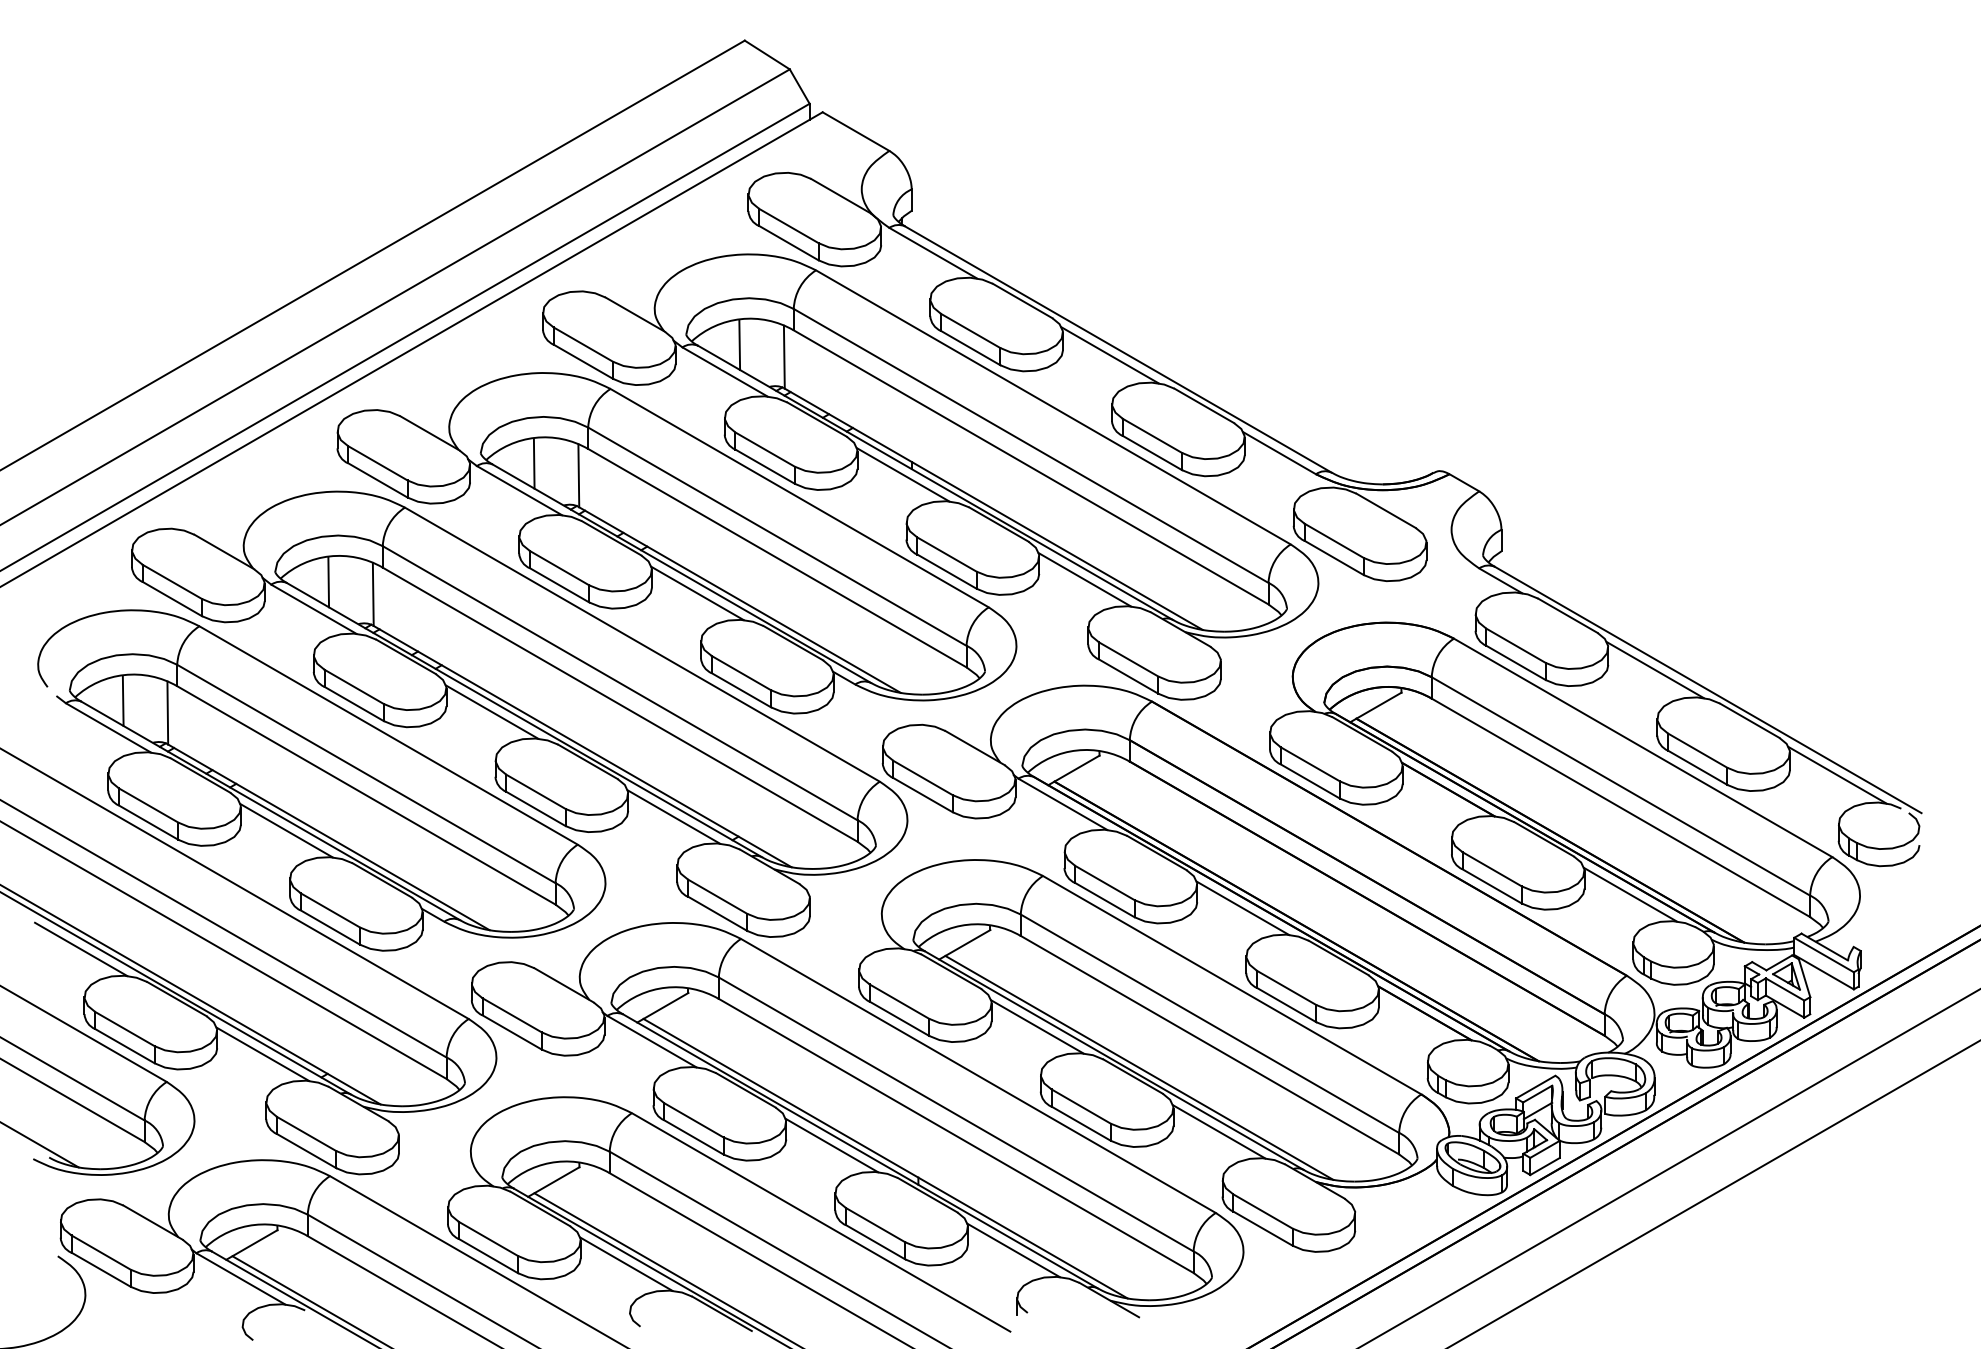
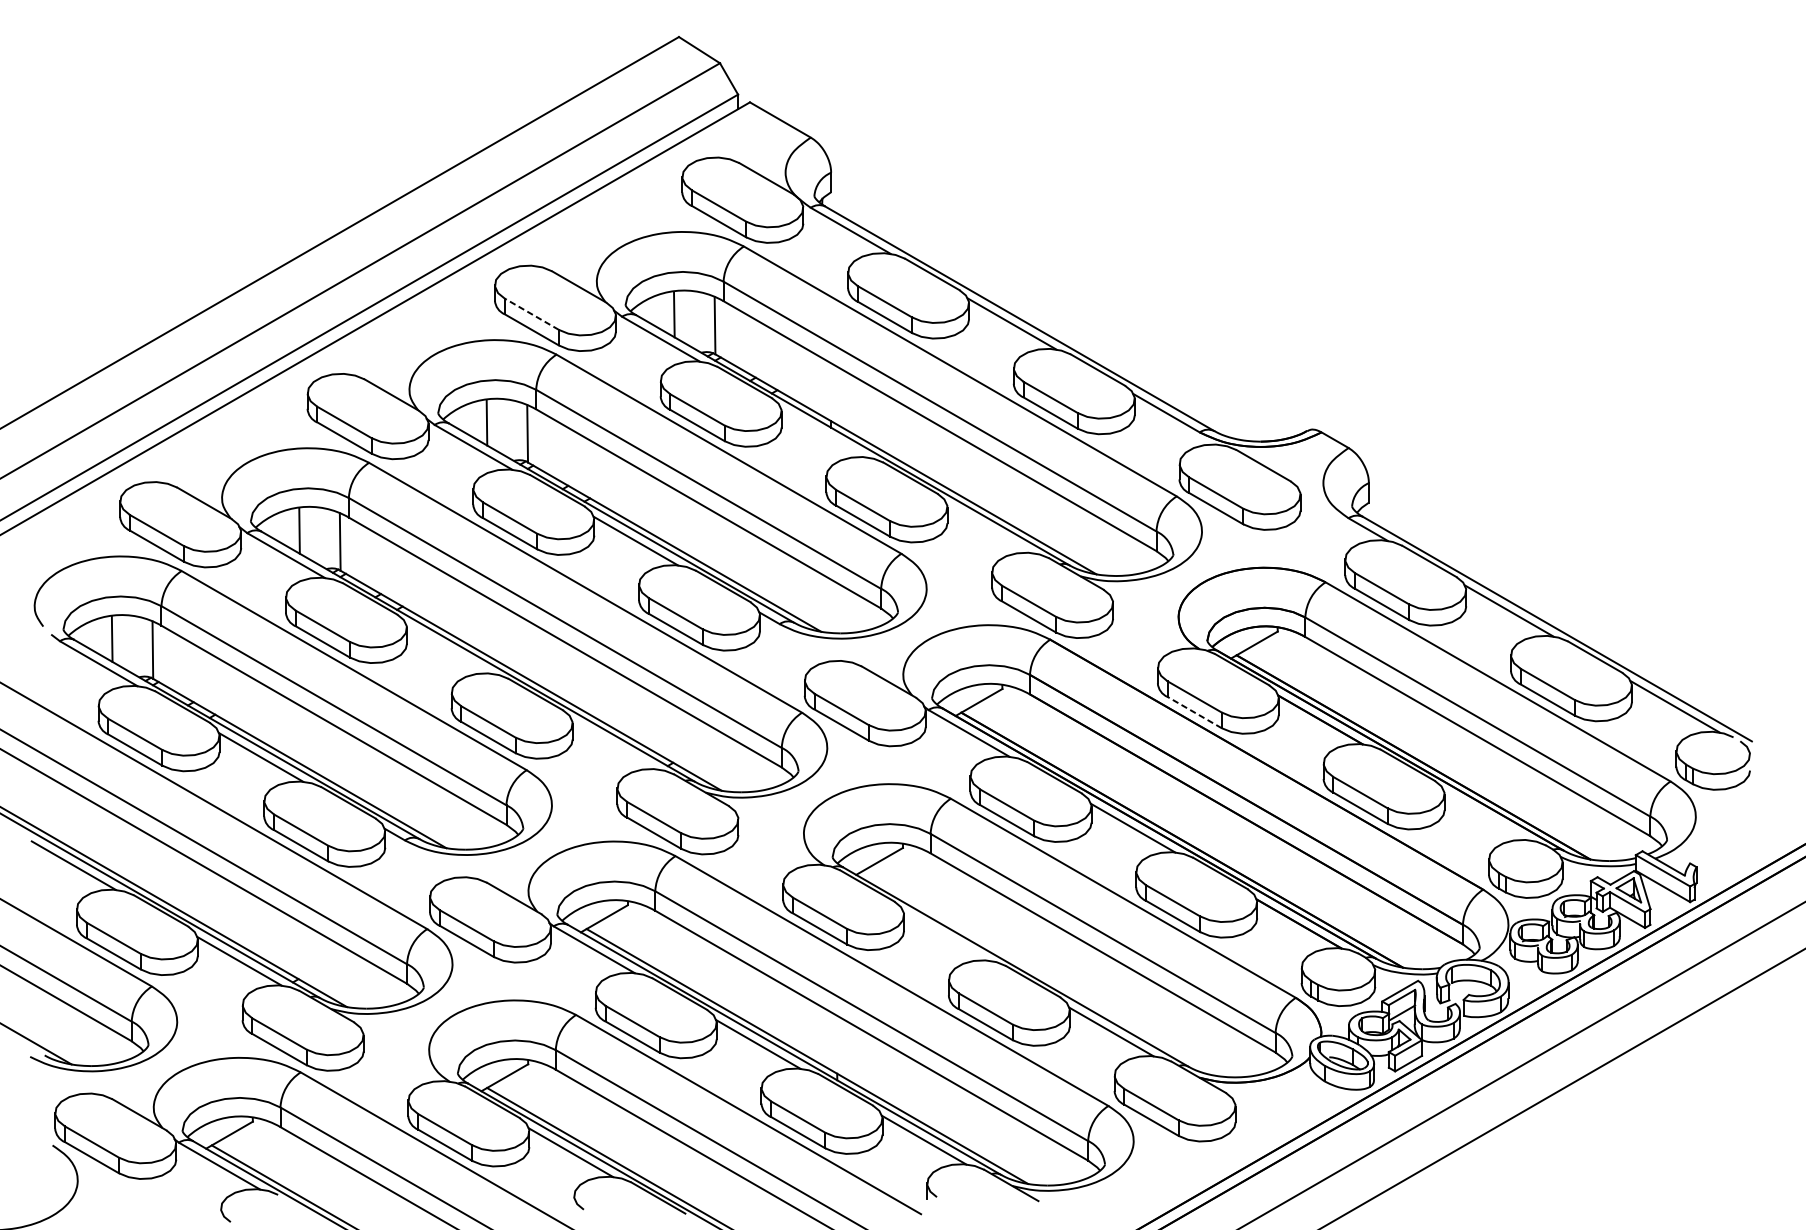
line: (583, 344) -> (531, 314), solid -> dashed
line: (903, 474) -> (823, 432), removed
line: (1084, 579) -> (988, 528), removed
line: (492, 711) -> (448, 648), removed
line: (1310, 781) -> (1194, 712), solid -> dashed
line: (673, 816) -> (613, 744), removed
line: (1630, 894) -> (1486, 815), removed
line: (1037, 1026) -> (945, 935), removed
line: (1139, 1067) -> (1038, 973), removed

